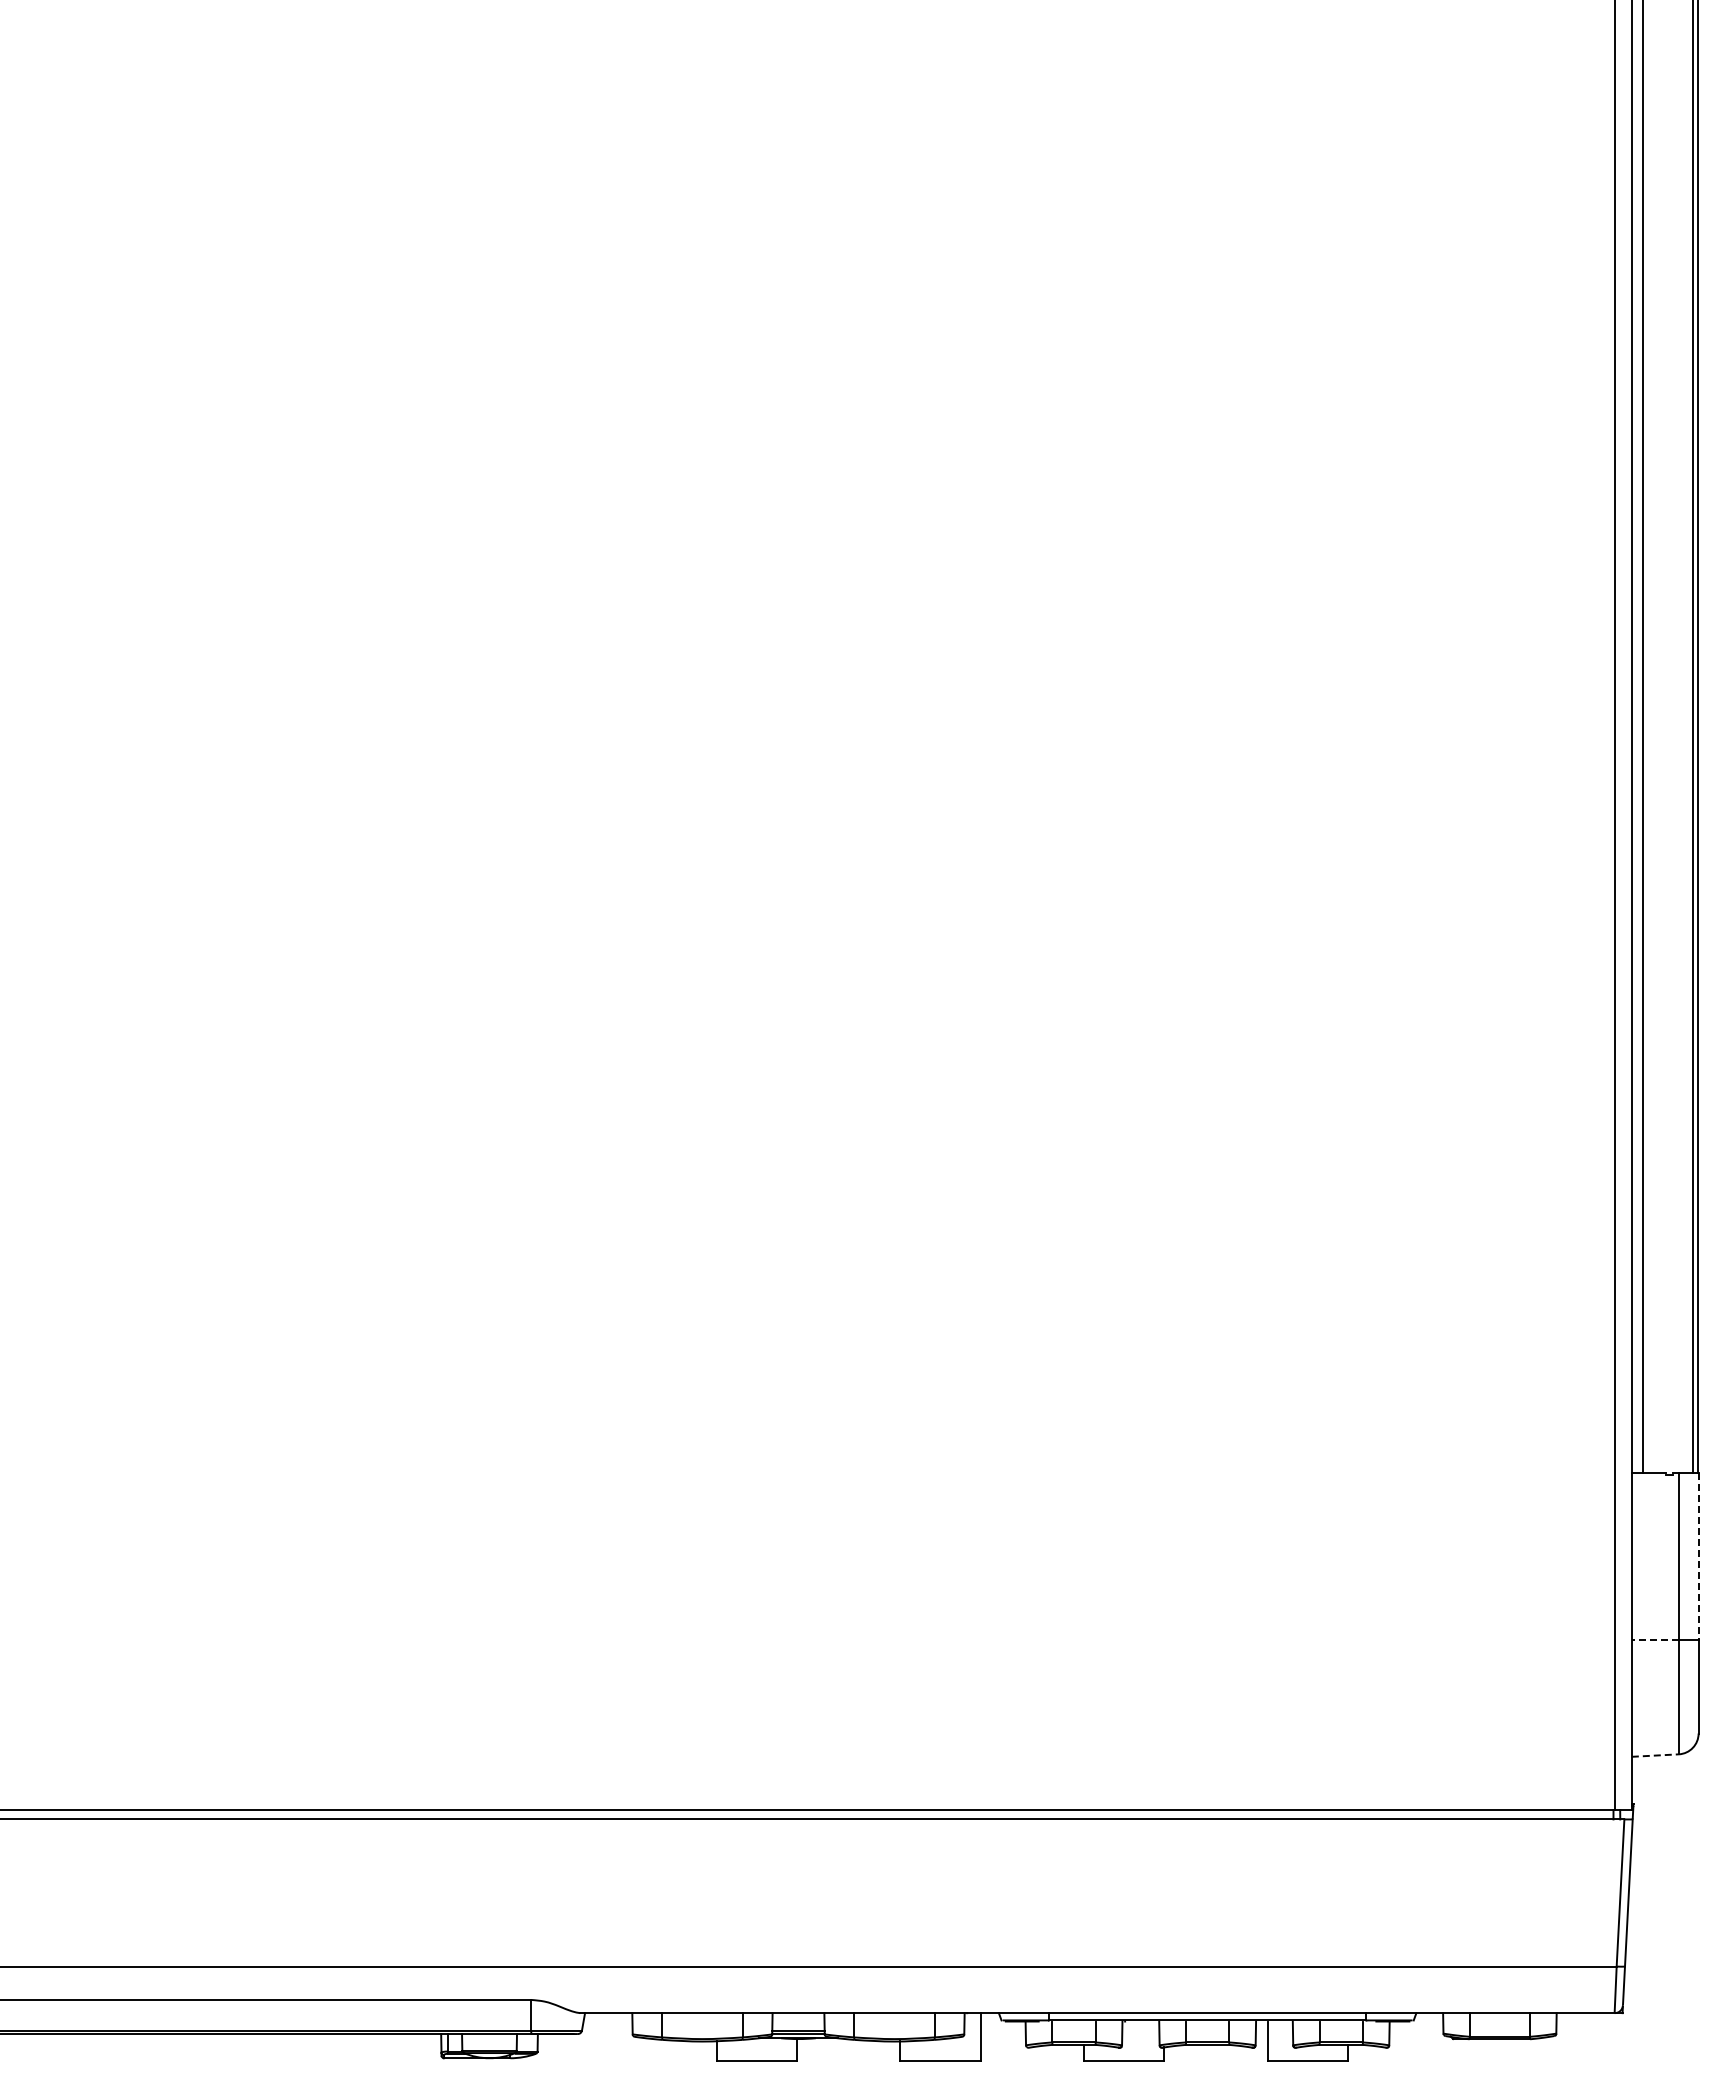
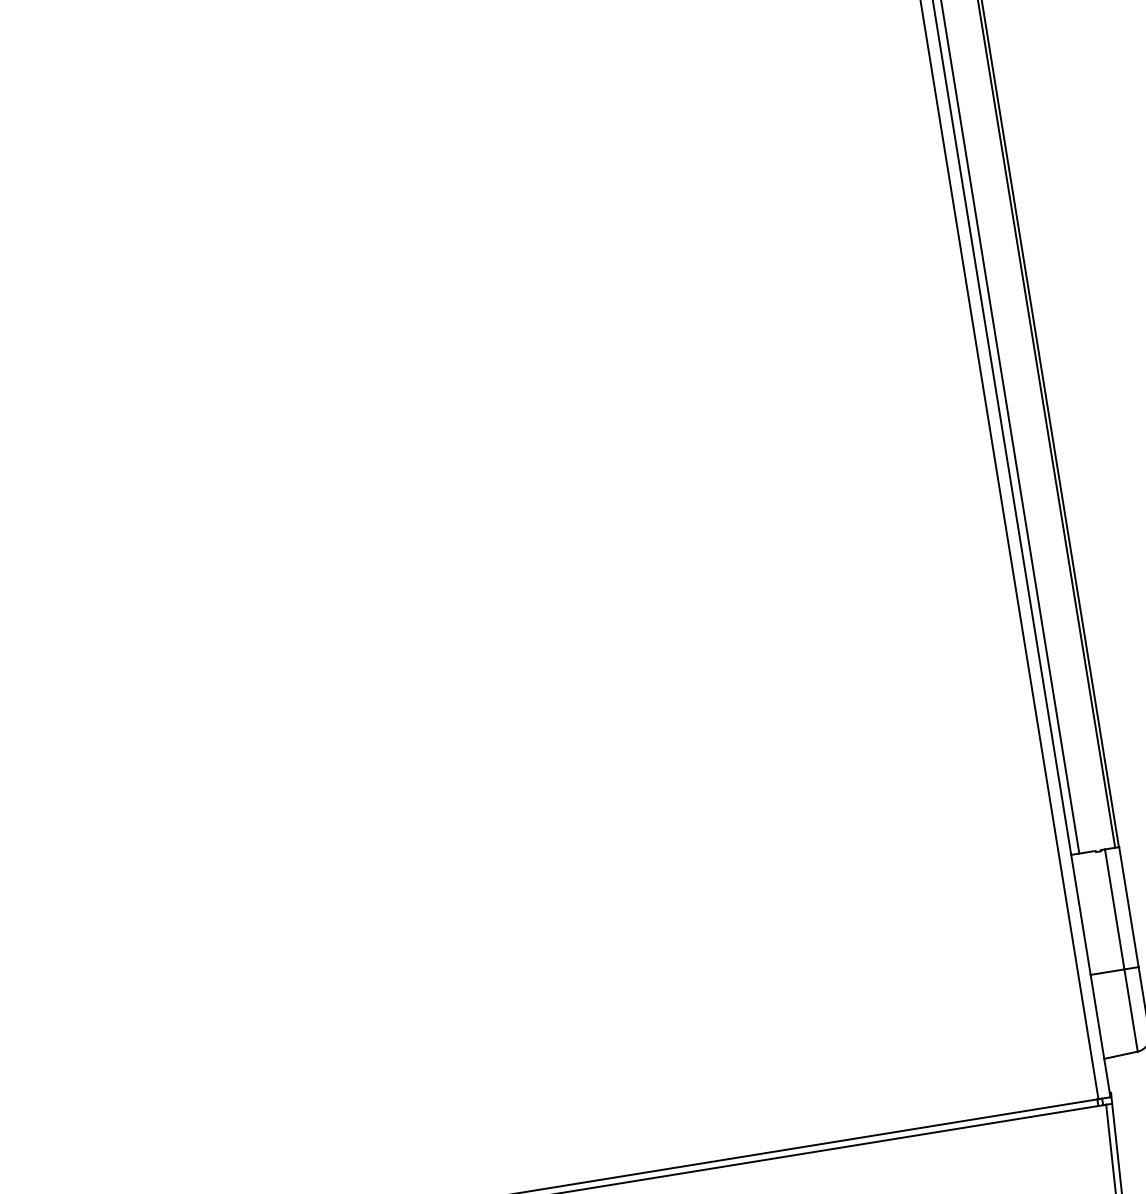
line: (1698, 1556) -> (1128, 907), dashed -> solid
line: (1655, 1639) -> (1107, 971), dashed -> solid
line: (1655, 1755) -> (1121, 1055), dashed -> solid

